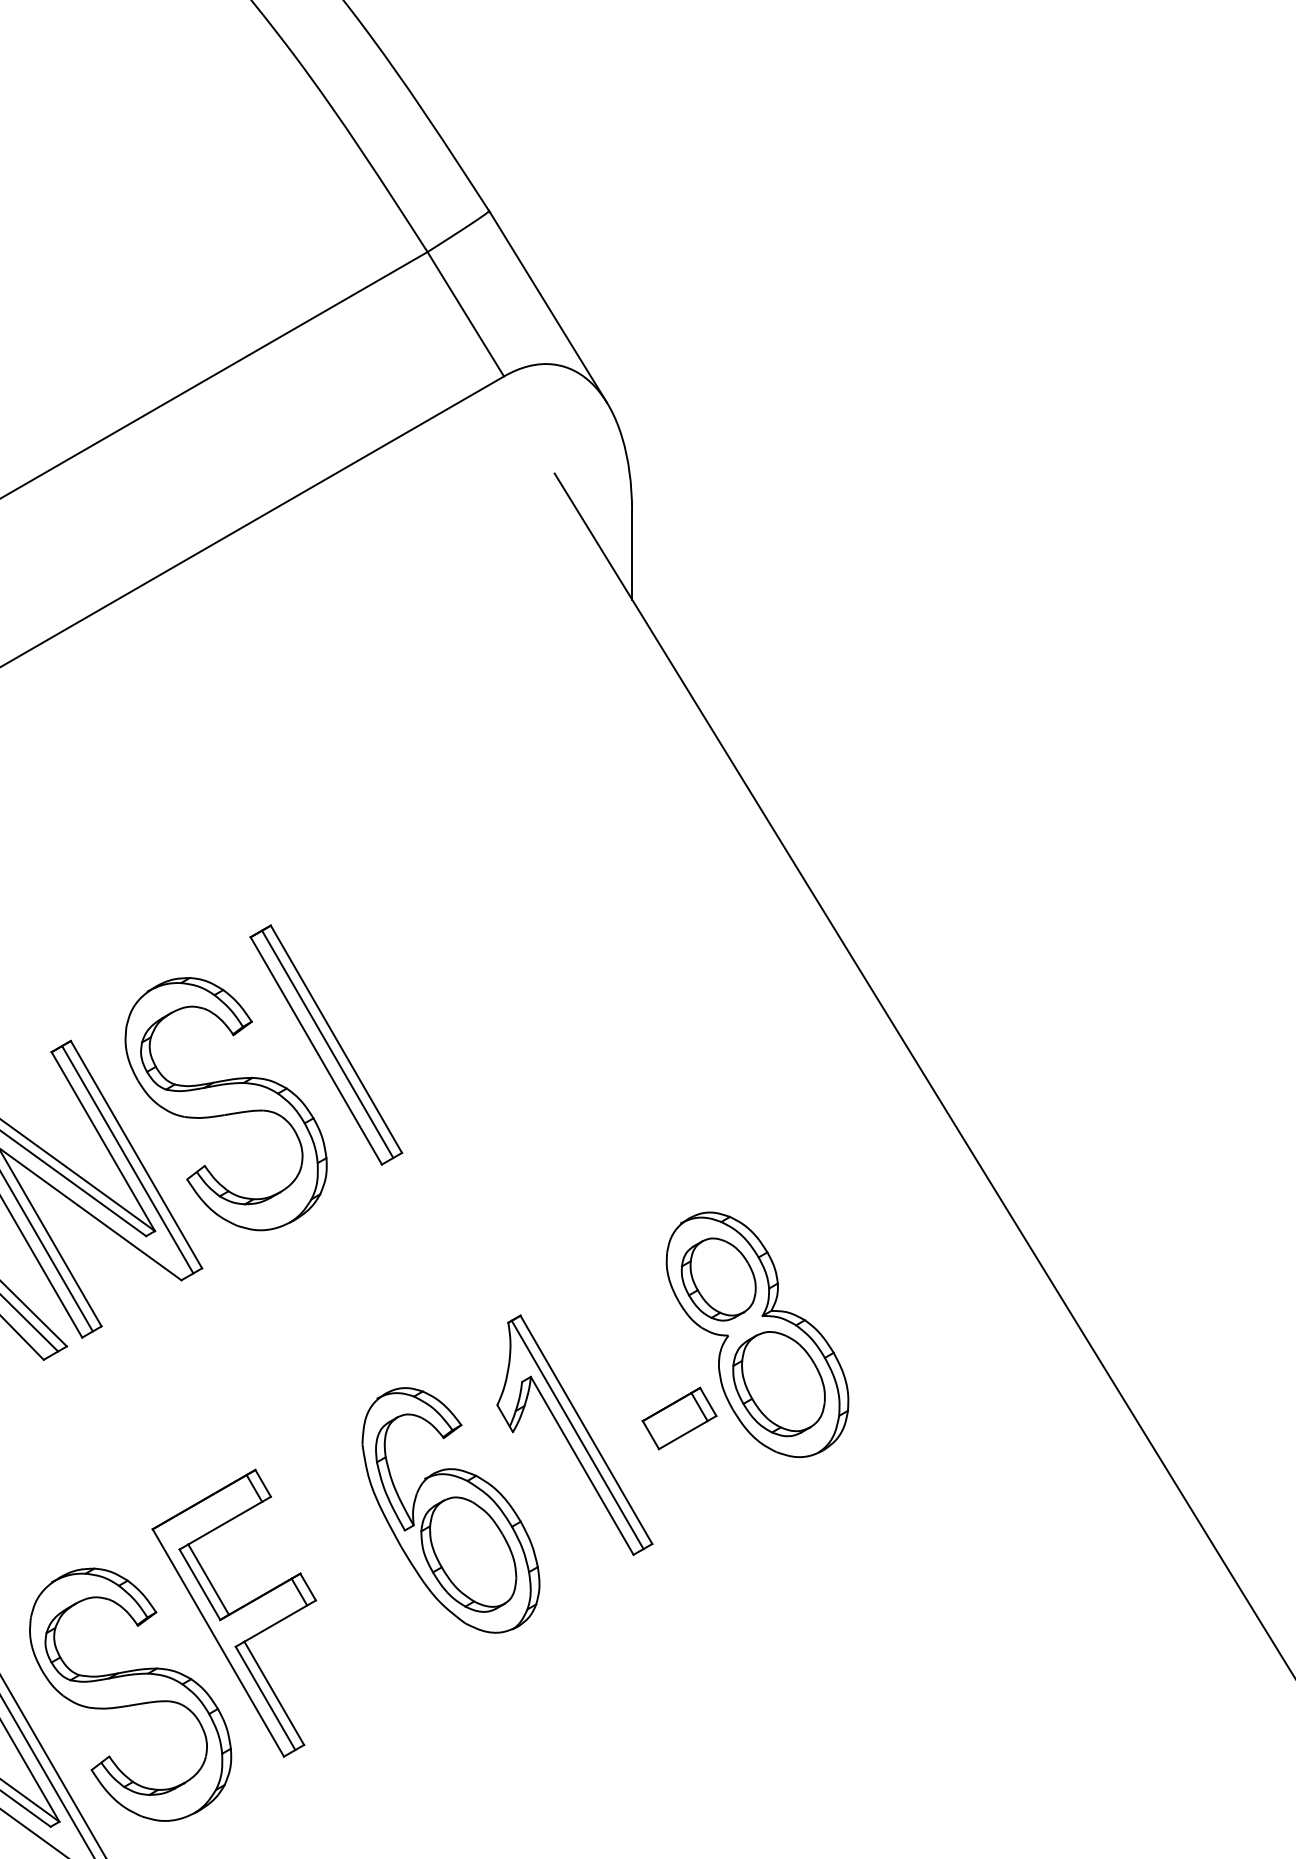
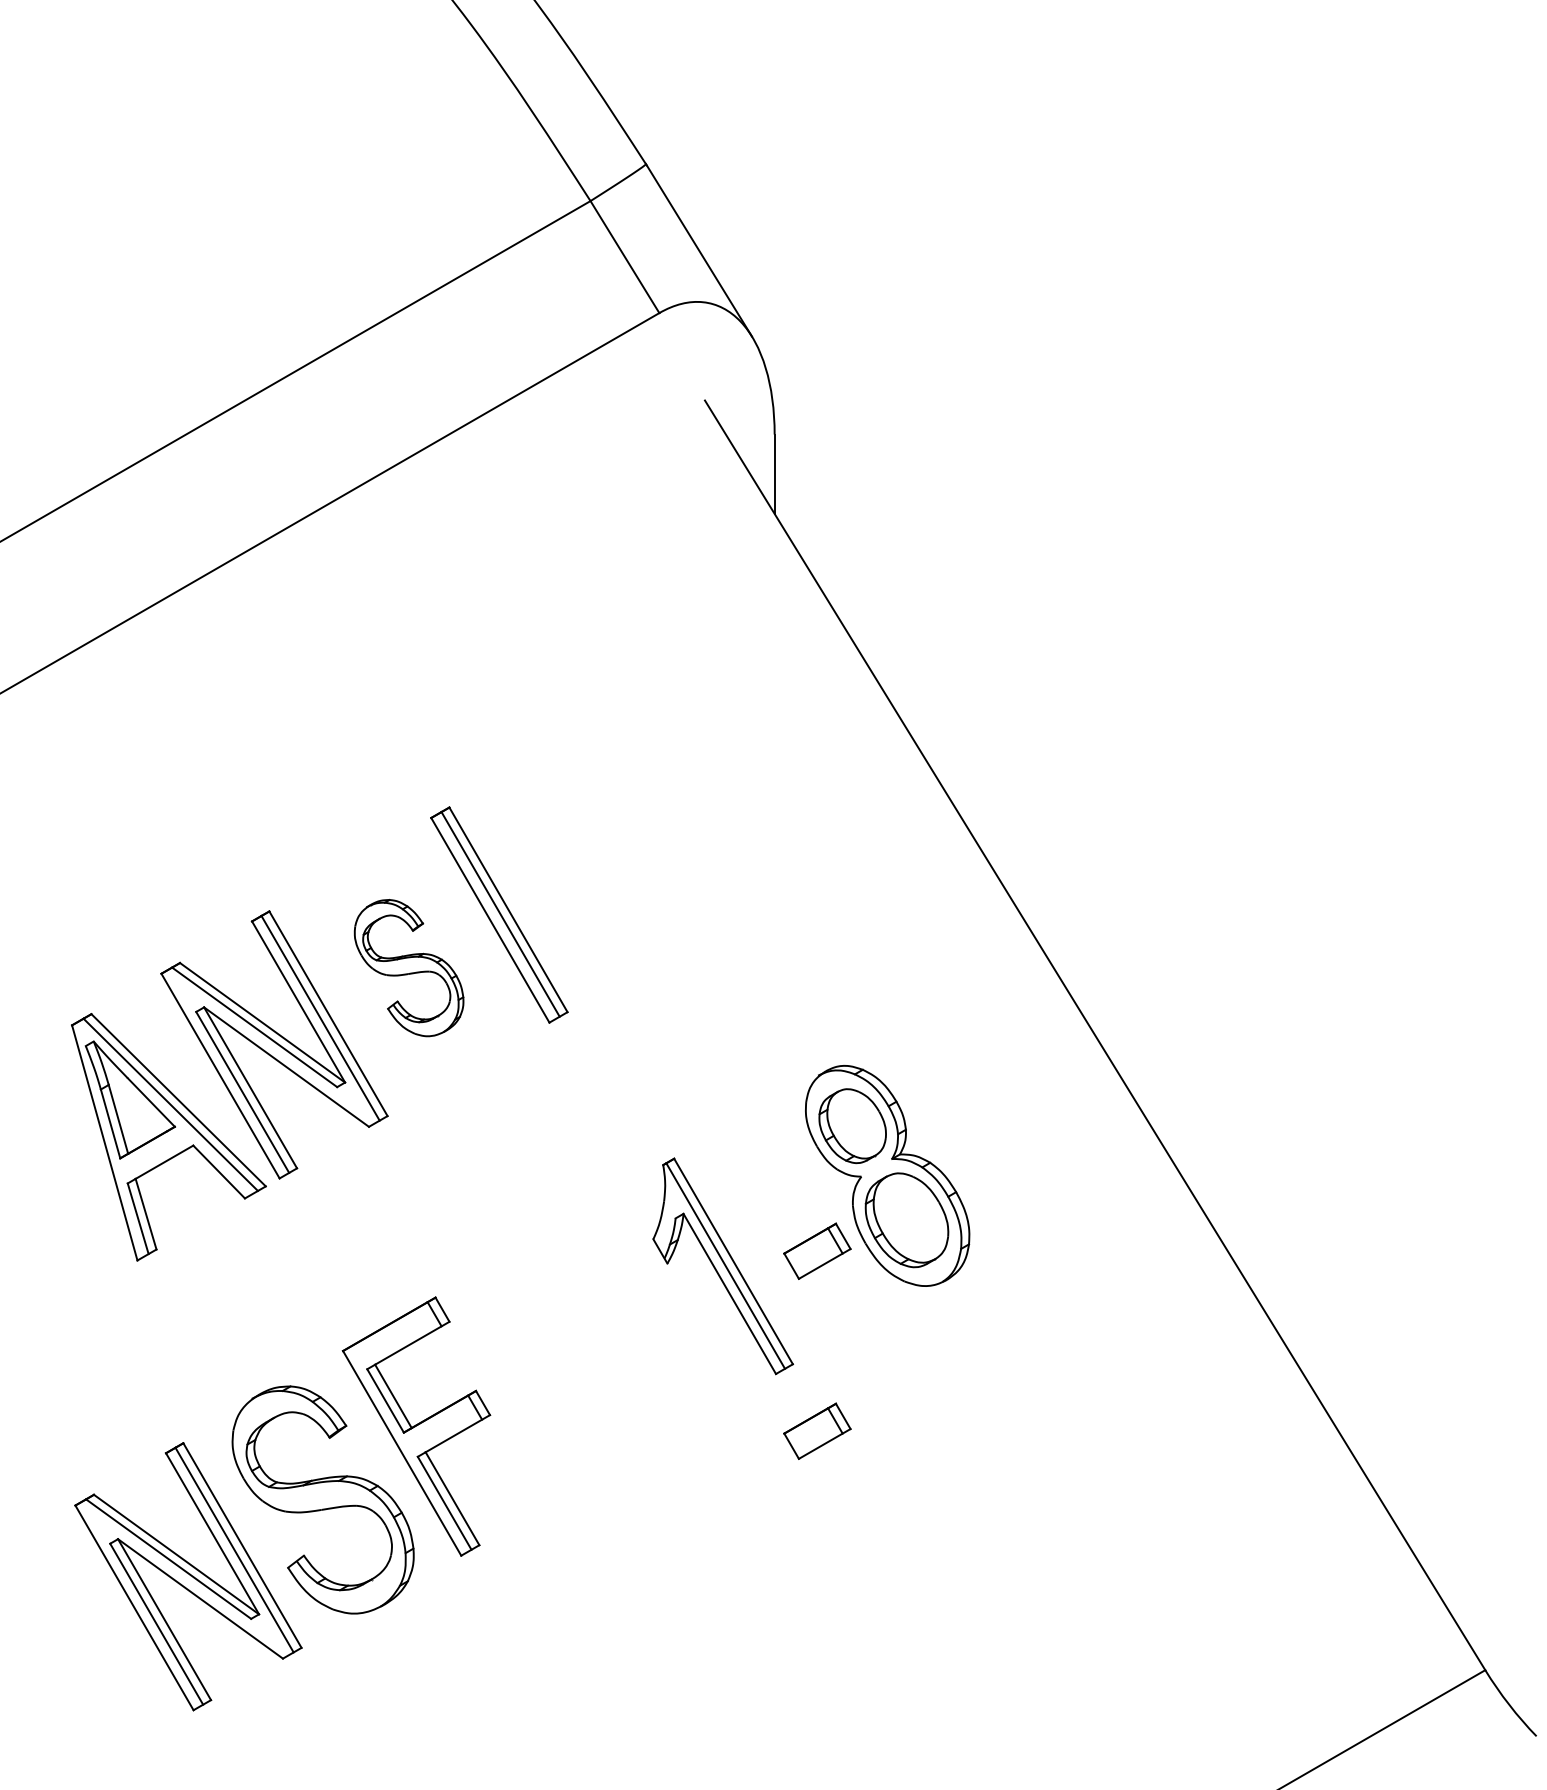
part: (225, 1103) -> (408, 967), size x0.6
part: (450, 1510) -> (611, 1334), removed
part: (679, 1617) -> (817, 1430), added

